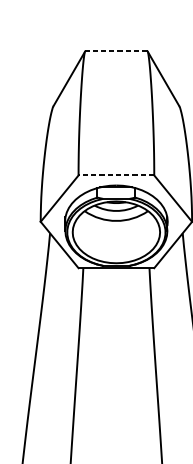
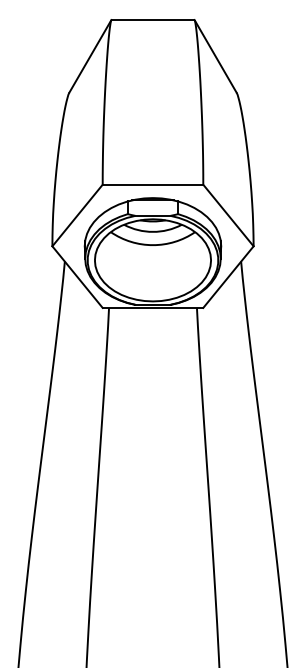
line: (116, 51) -> (152, 19), dashed -> solid
line: (116, 175) -> (152, 184), dashed -> solid

